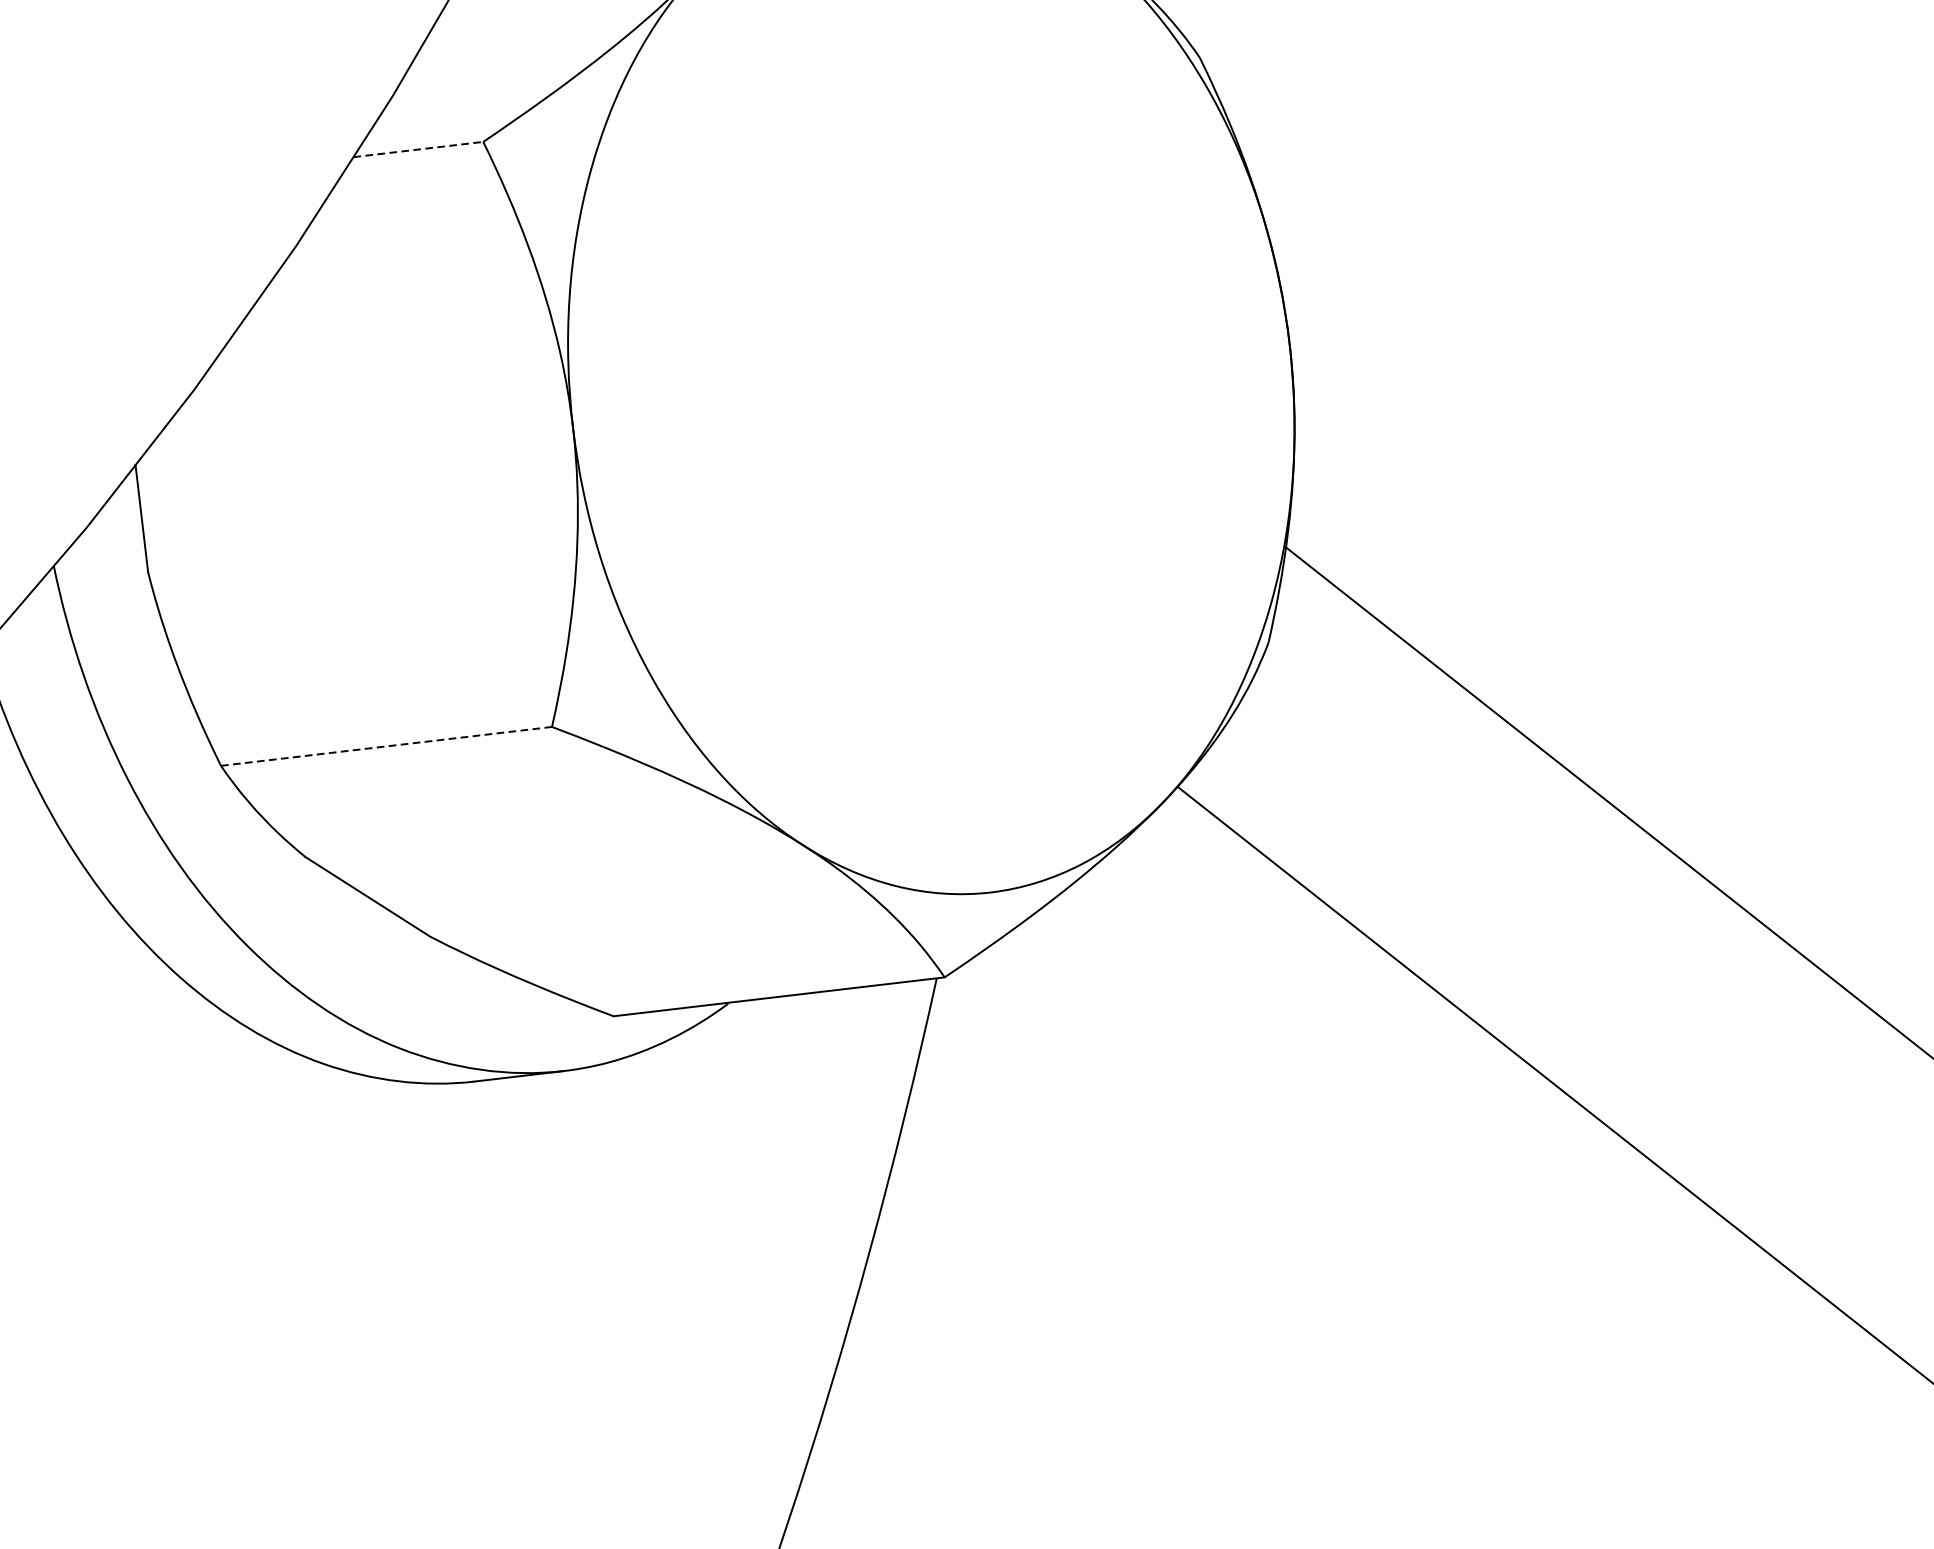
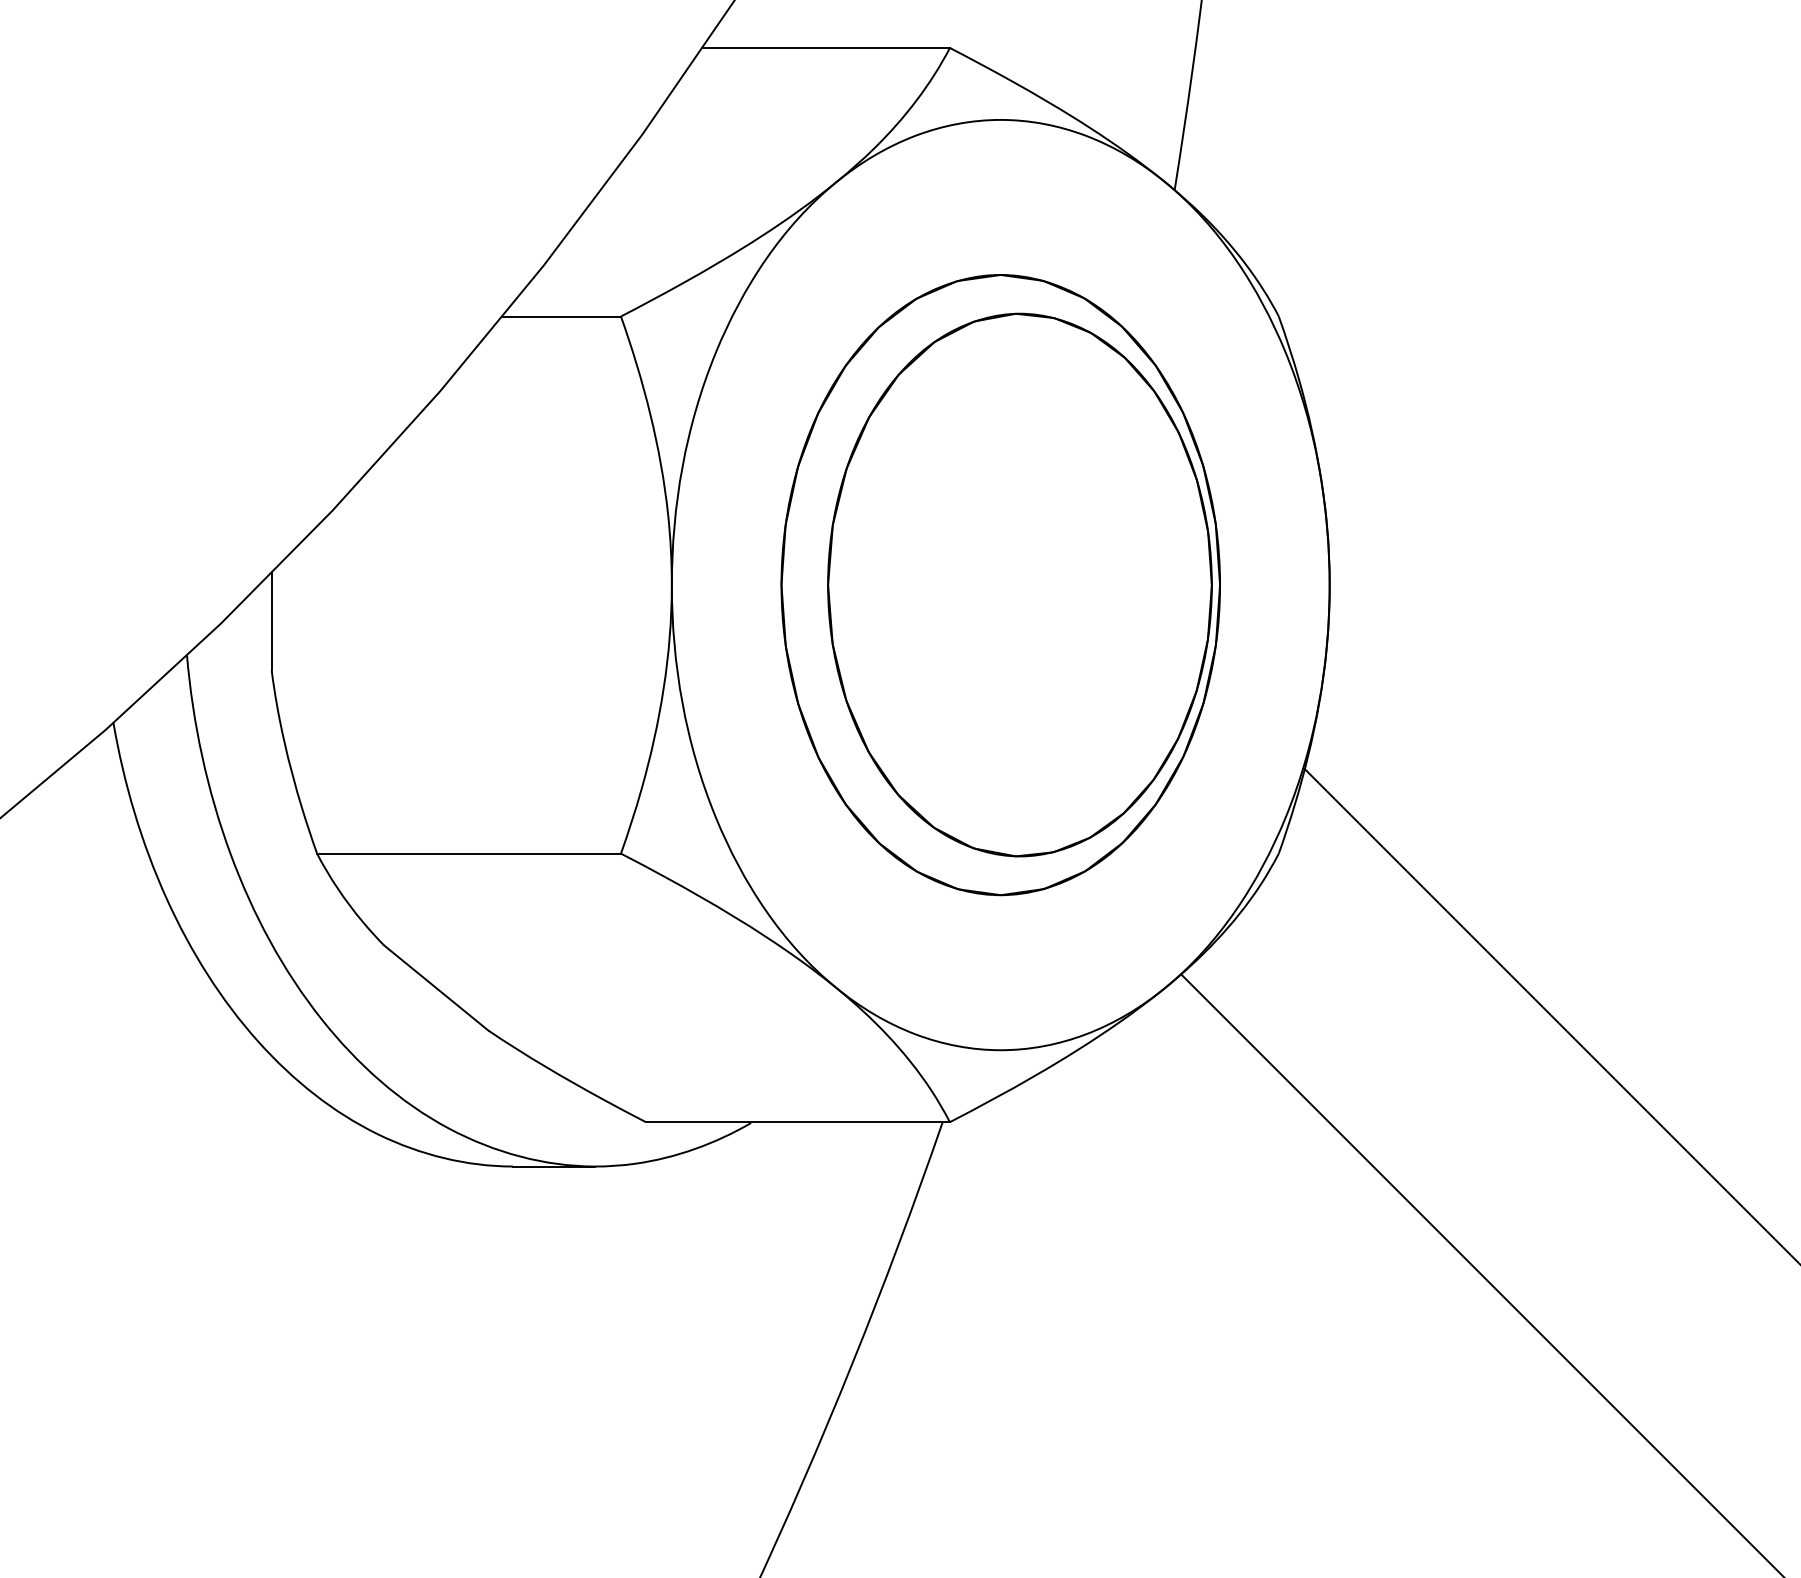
line: (418, 149) -> (561, 316), dashed -> solid
part: (931, 386) -> (1000, 585), added
line: (386, 746) -> (469, 853), dashed -> solid

